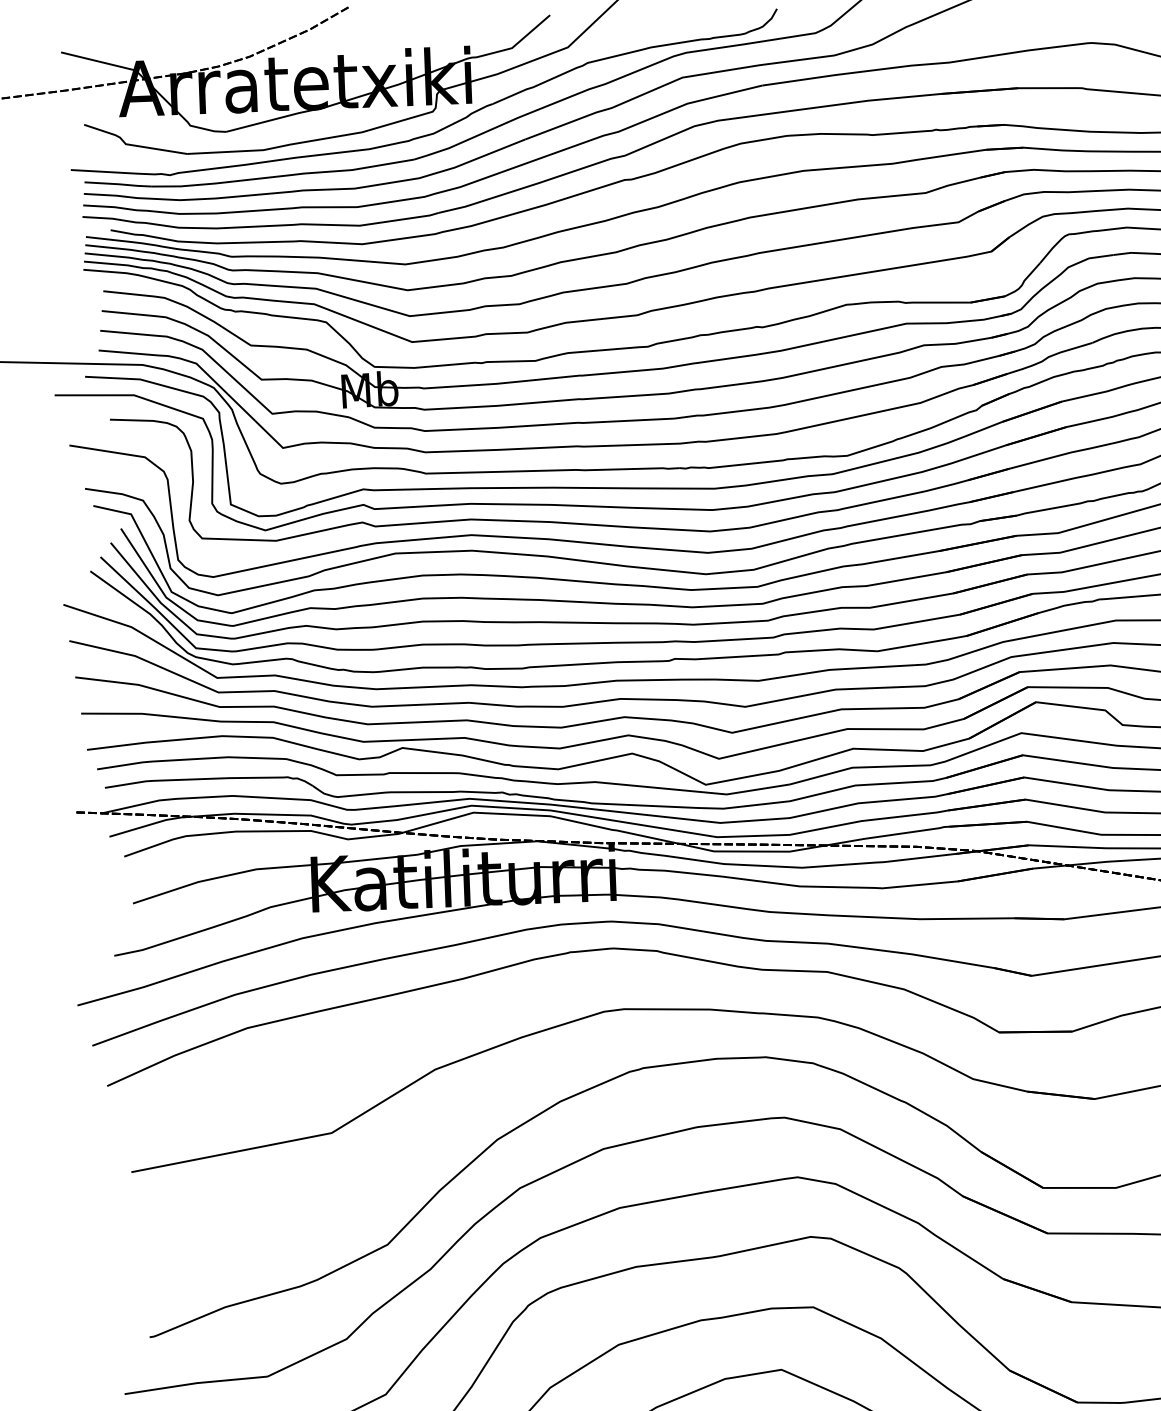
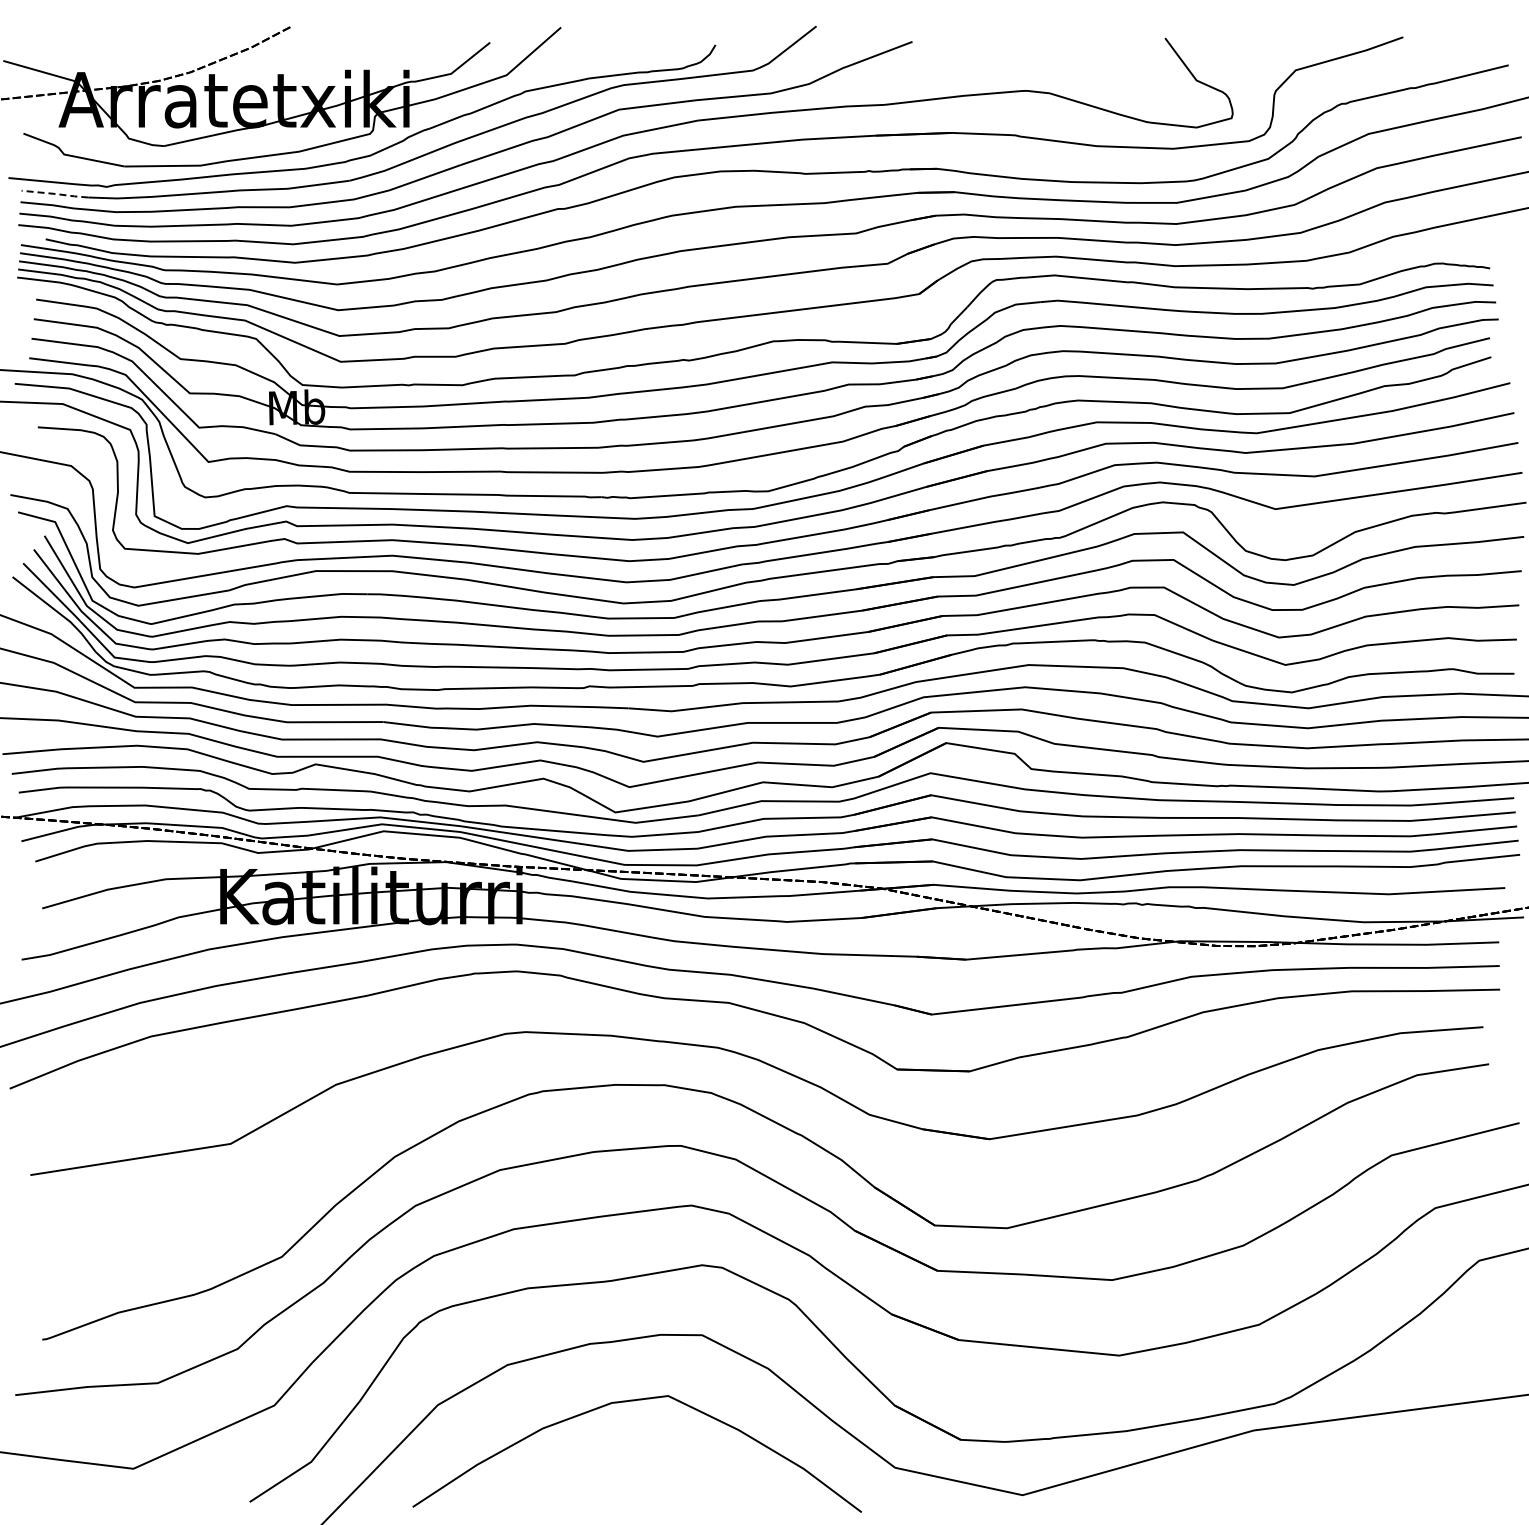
line: (118, 184) -> (55, 194), solid -> dashed

